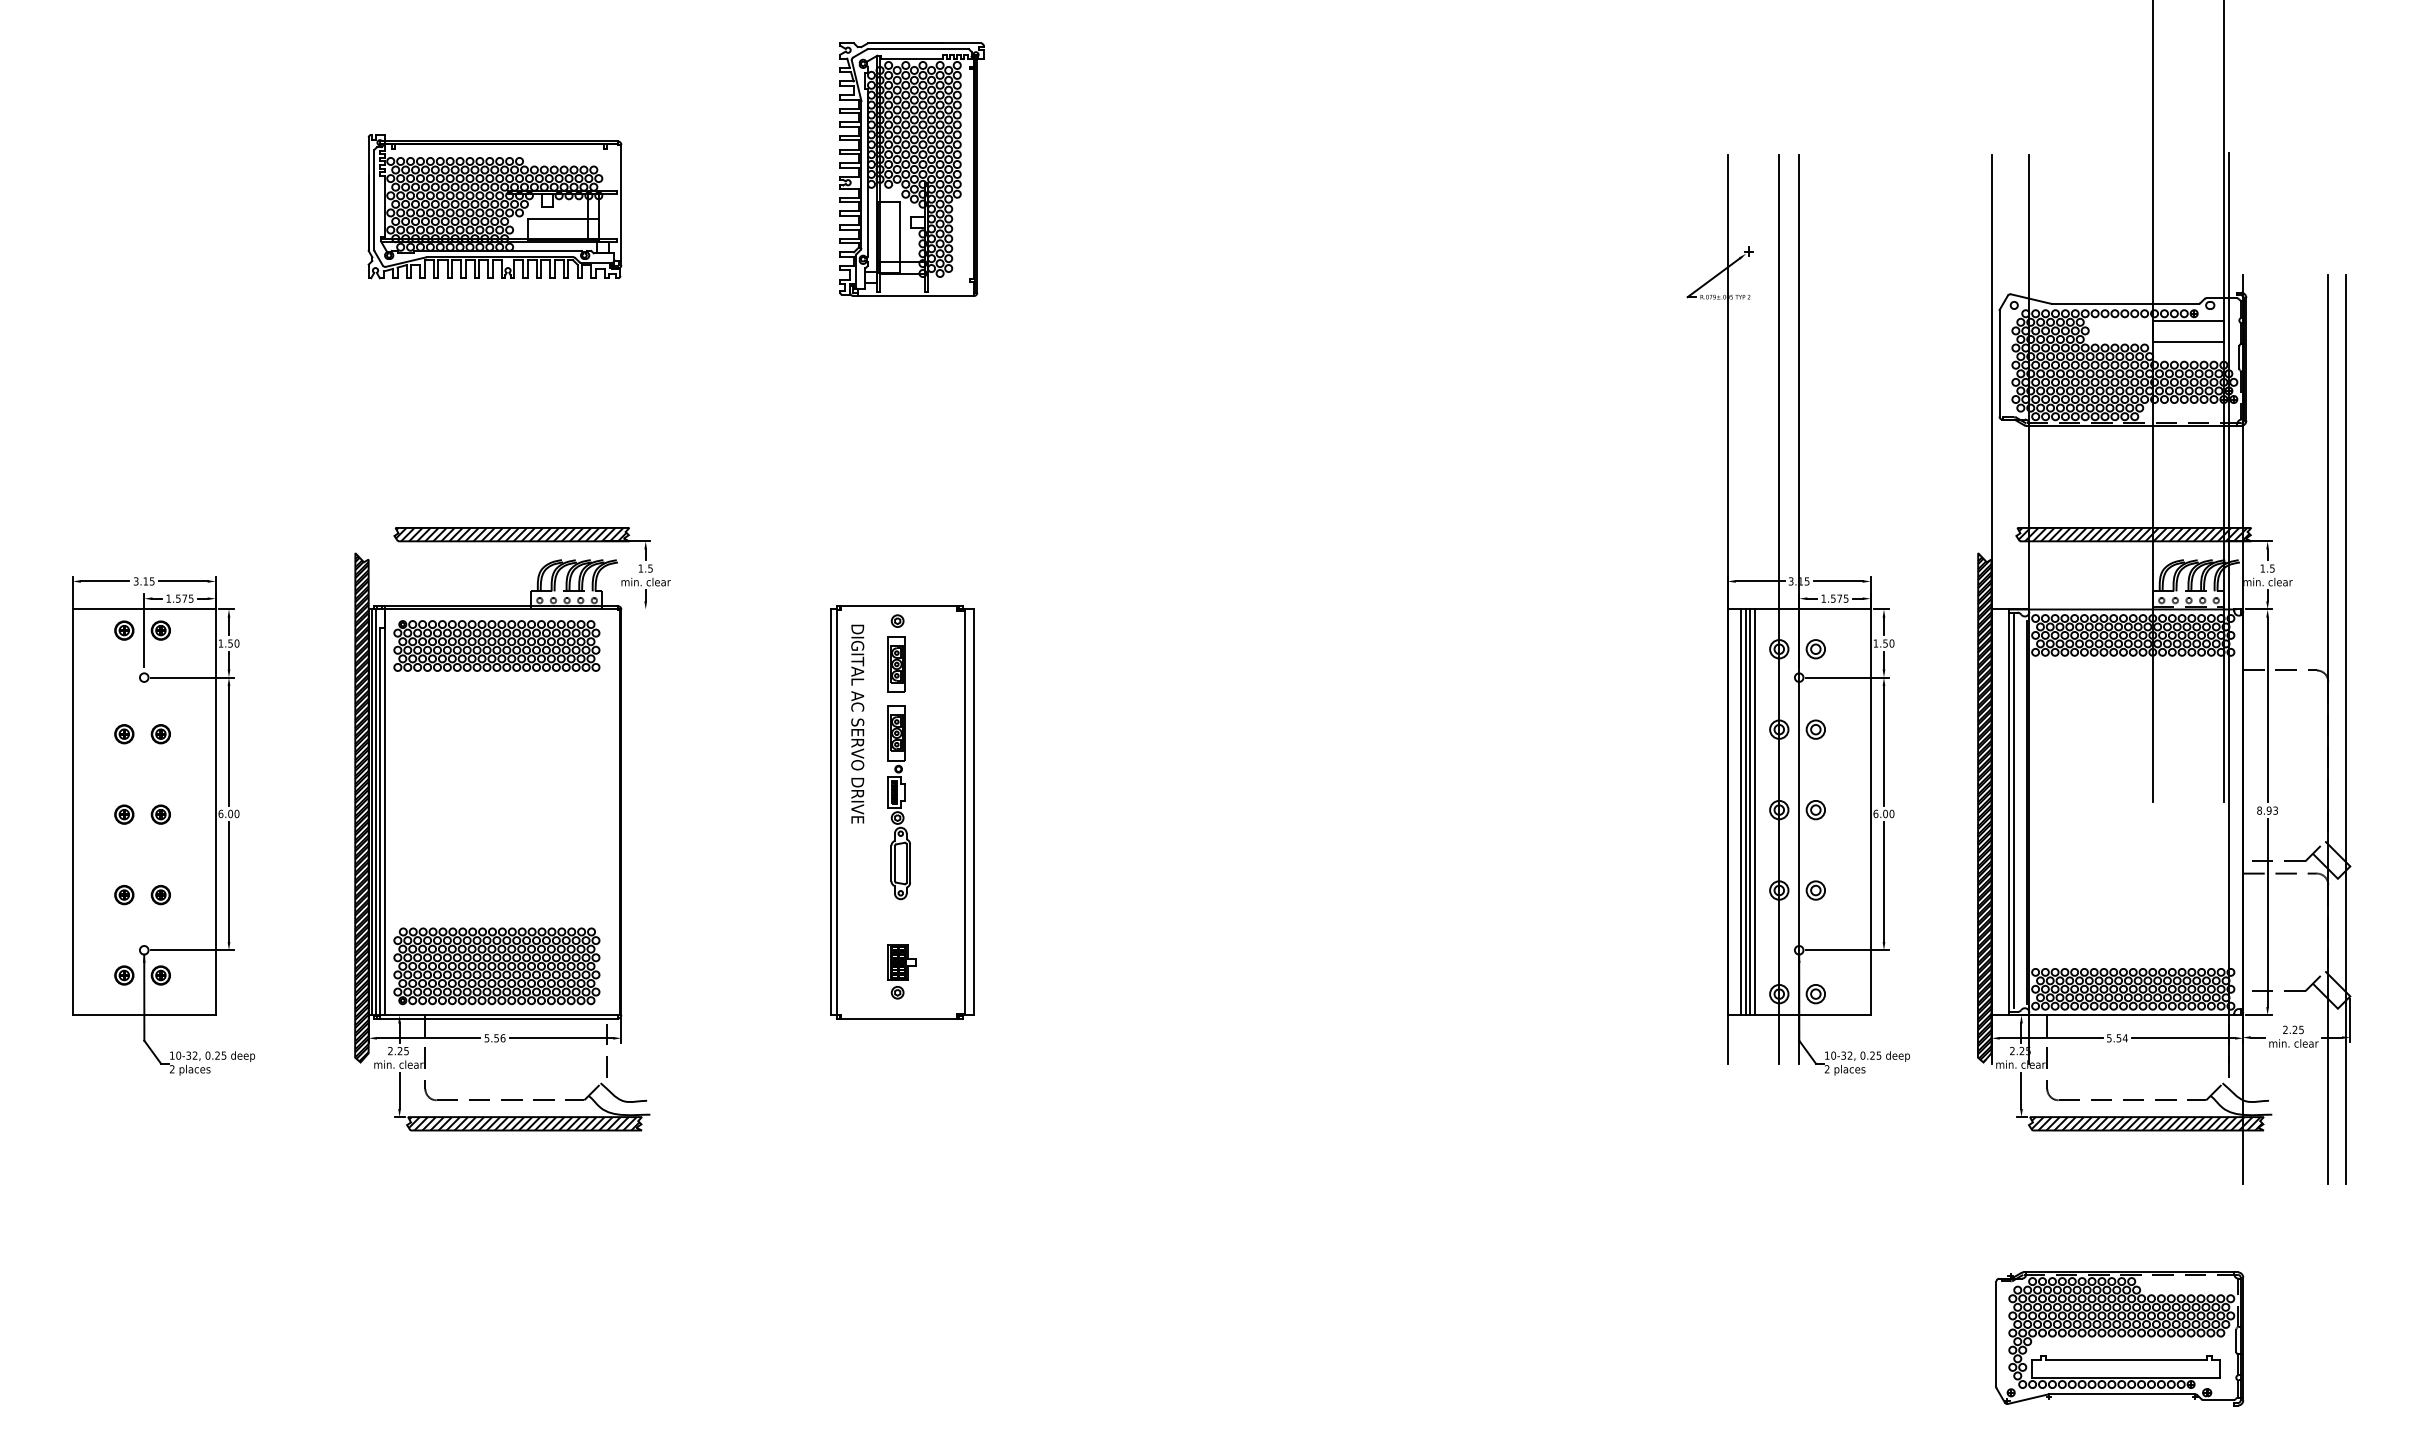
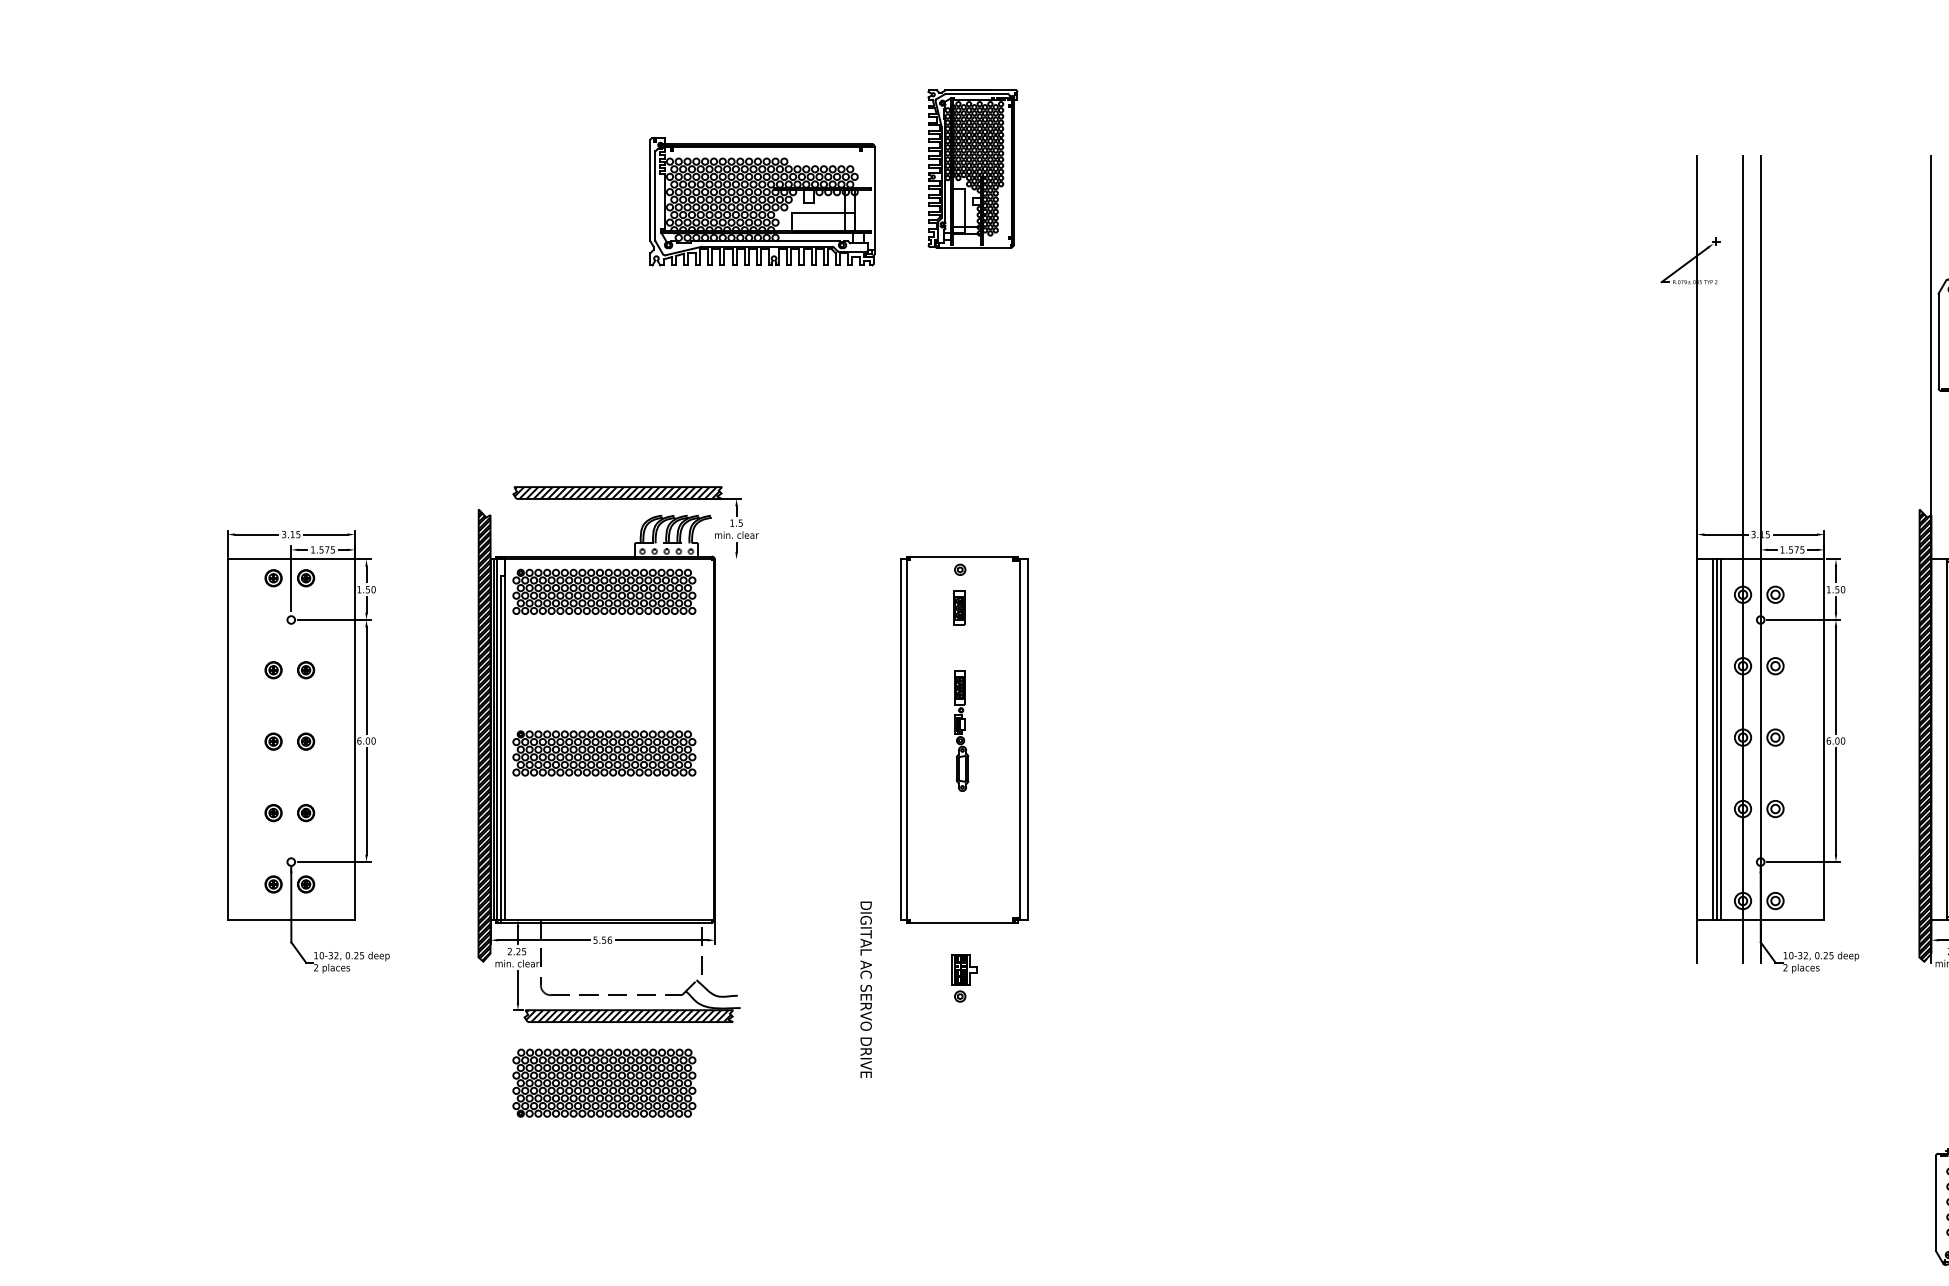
part: (911, 169) -> (972, 168), size x0.7
part: (494, 206) -> (762, 201), moved
part: (896, 664) -> (959, 608), size x0.7
text: (857, 723) -> (865, 989), moved
part: (898, 802) -> (960, 730), size x0.7
line: (1741, 812) -> (1709, 739), removed
part: (496, 827) -> (604, 753), added
part: (496, 966) -> (604, 1083), moved
part: (901, 971) -> (963, 977), moved

